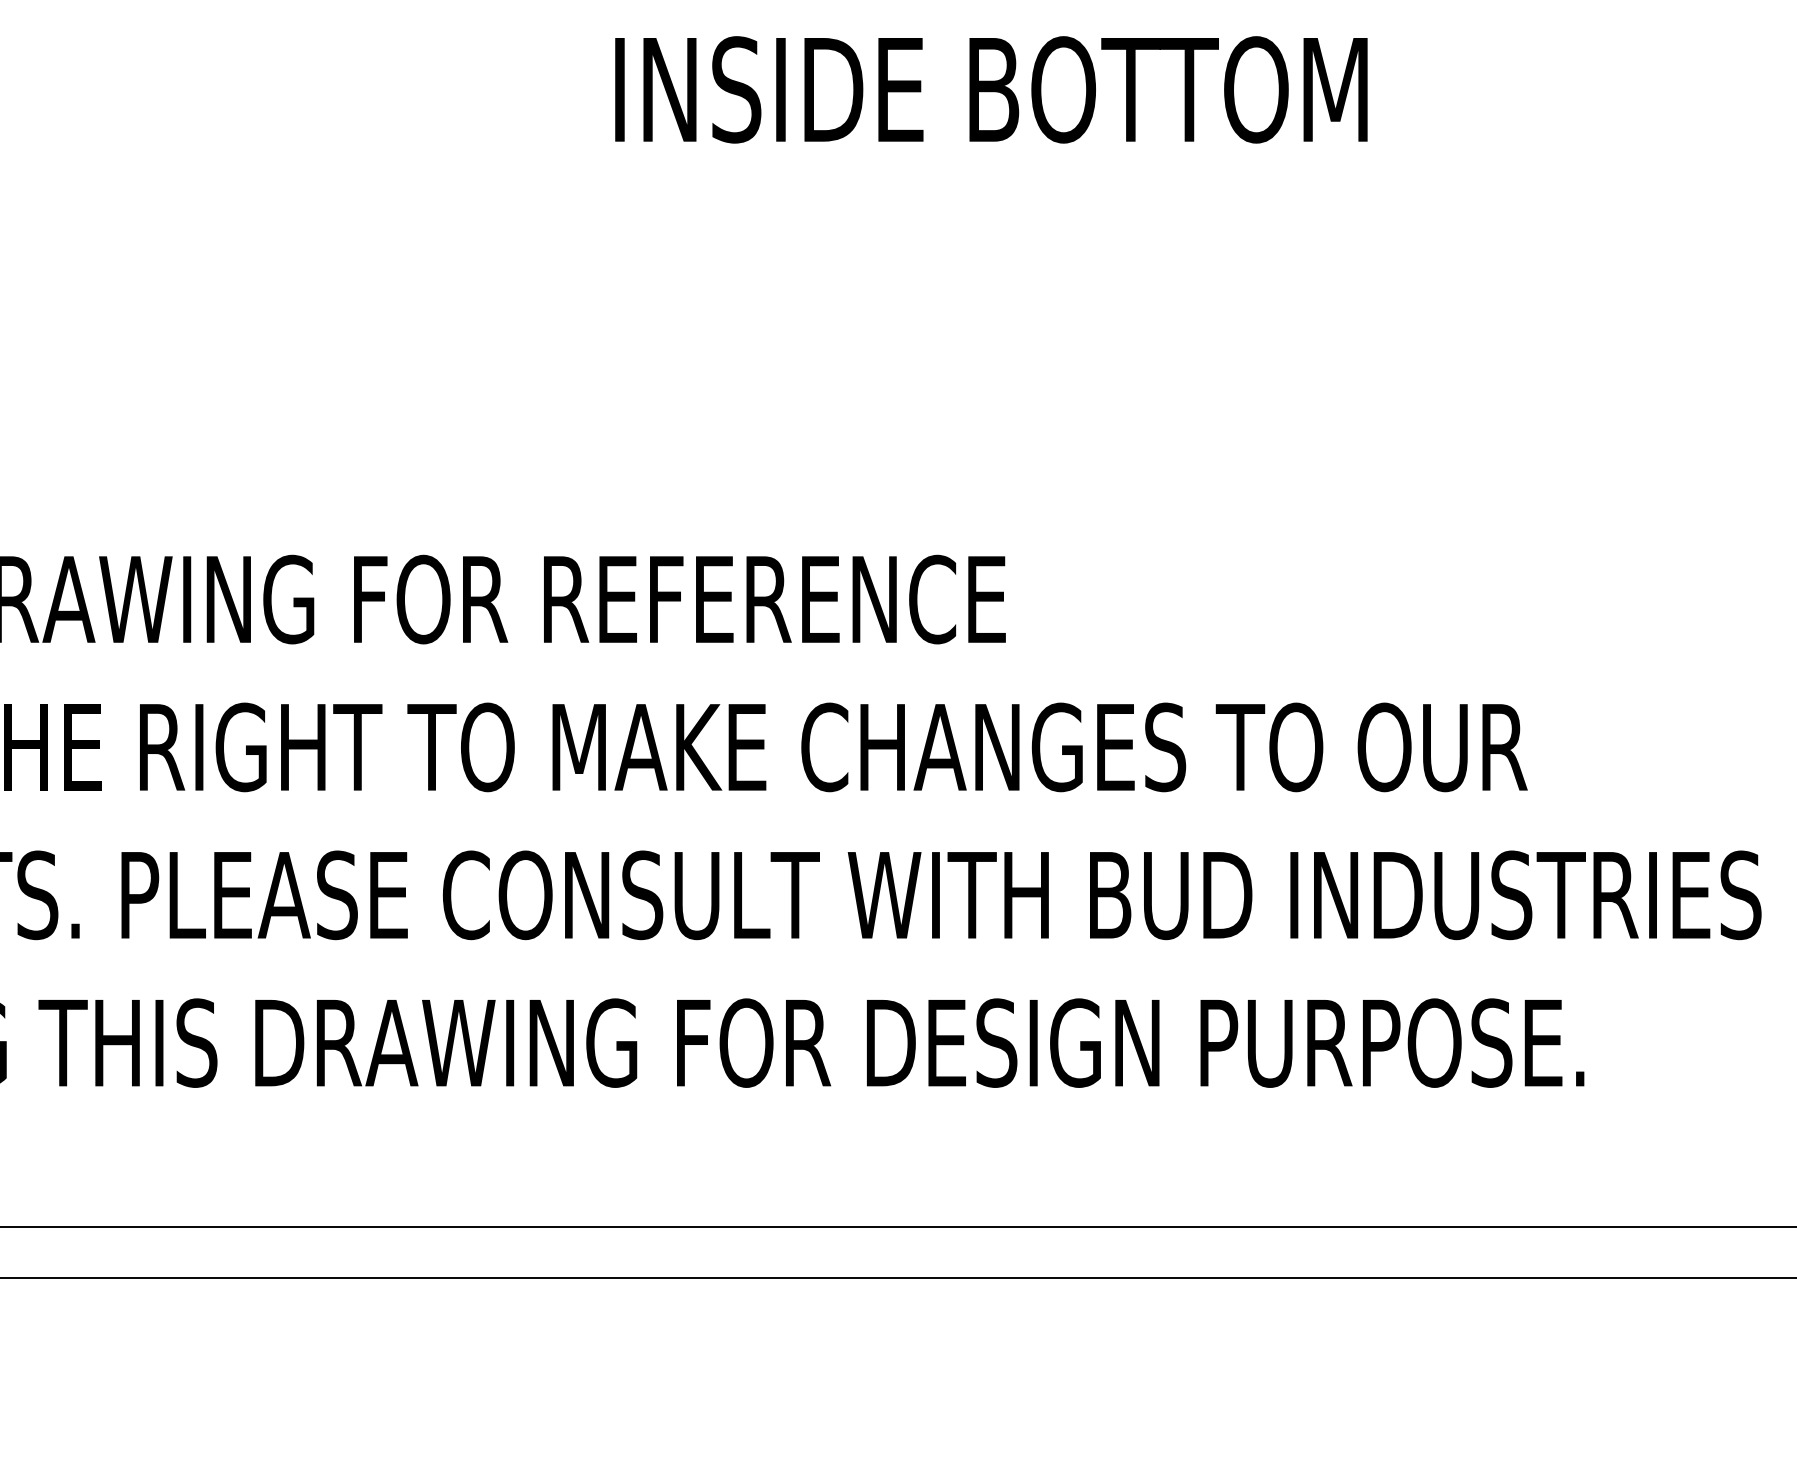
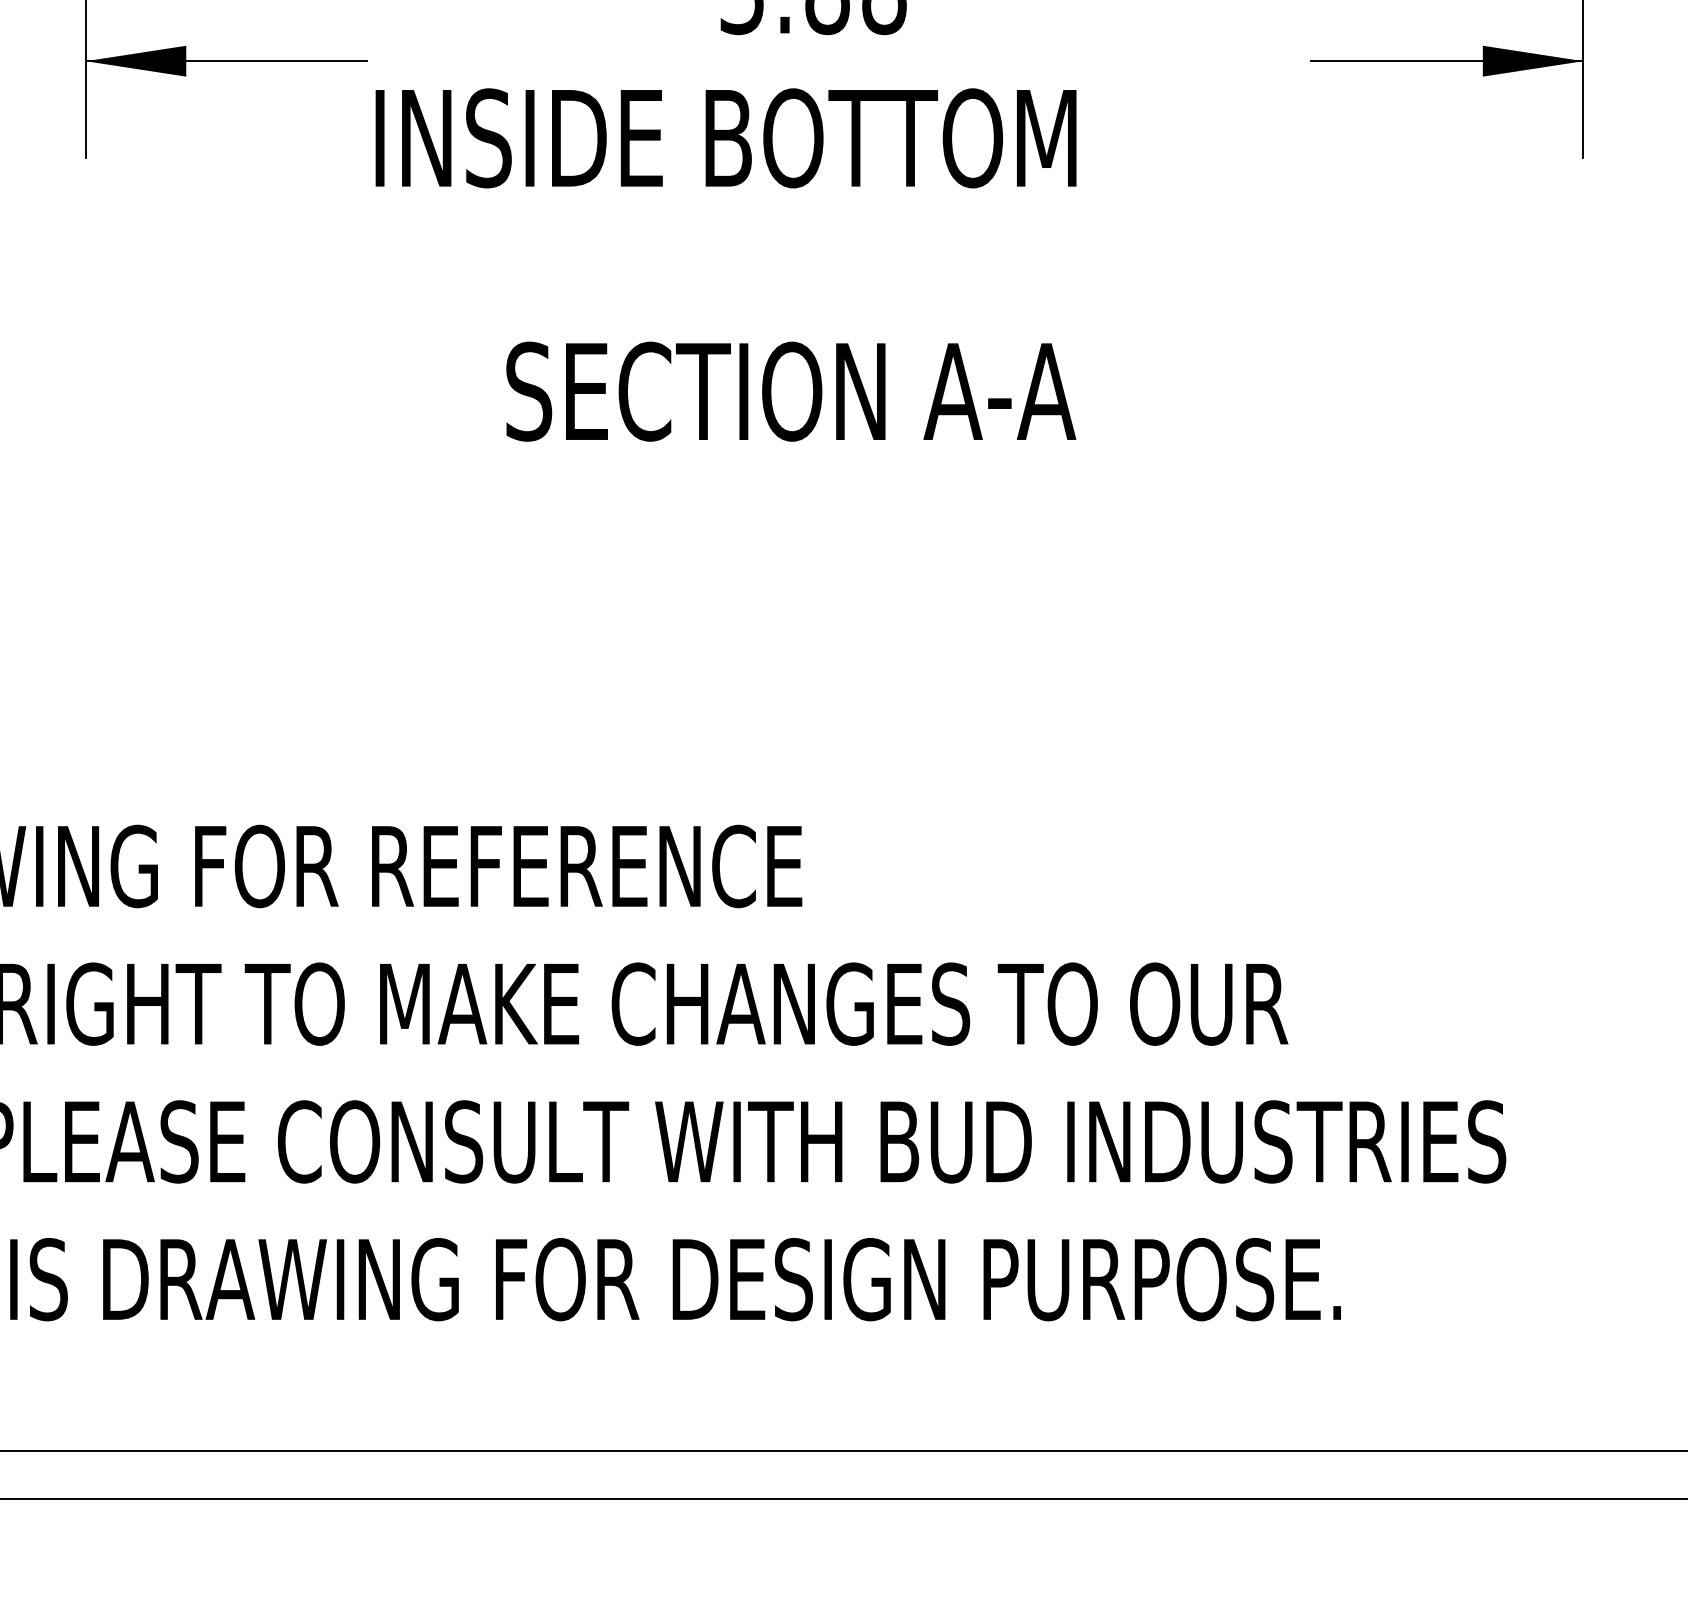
text: (991, 89) -> (788, 391), INSIDE BOTTOM -> SECTION A-A

